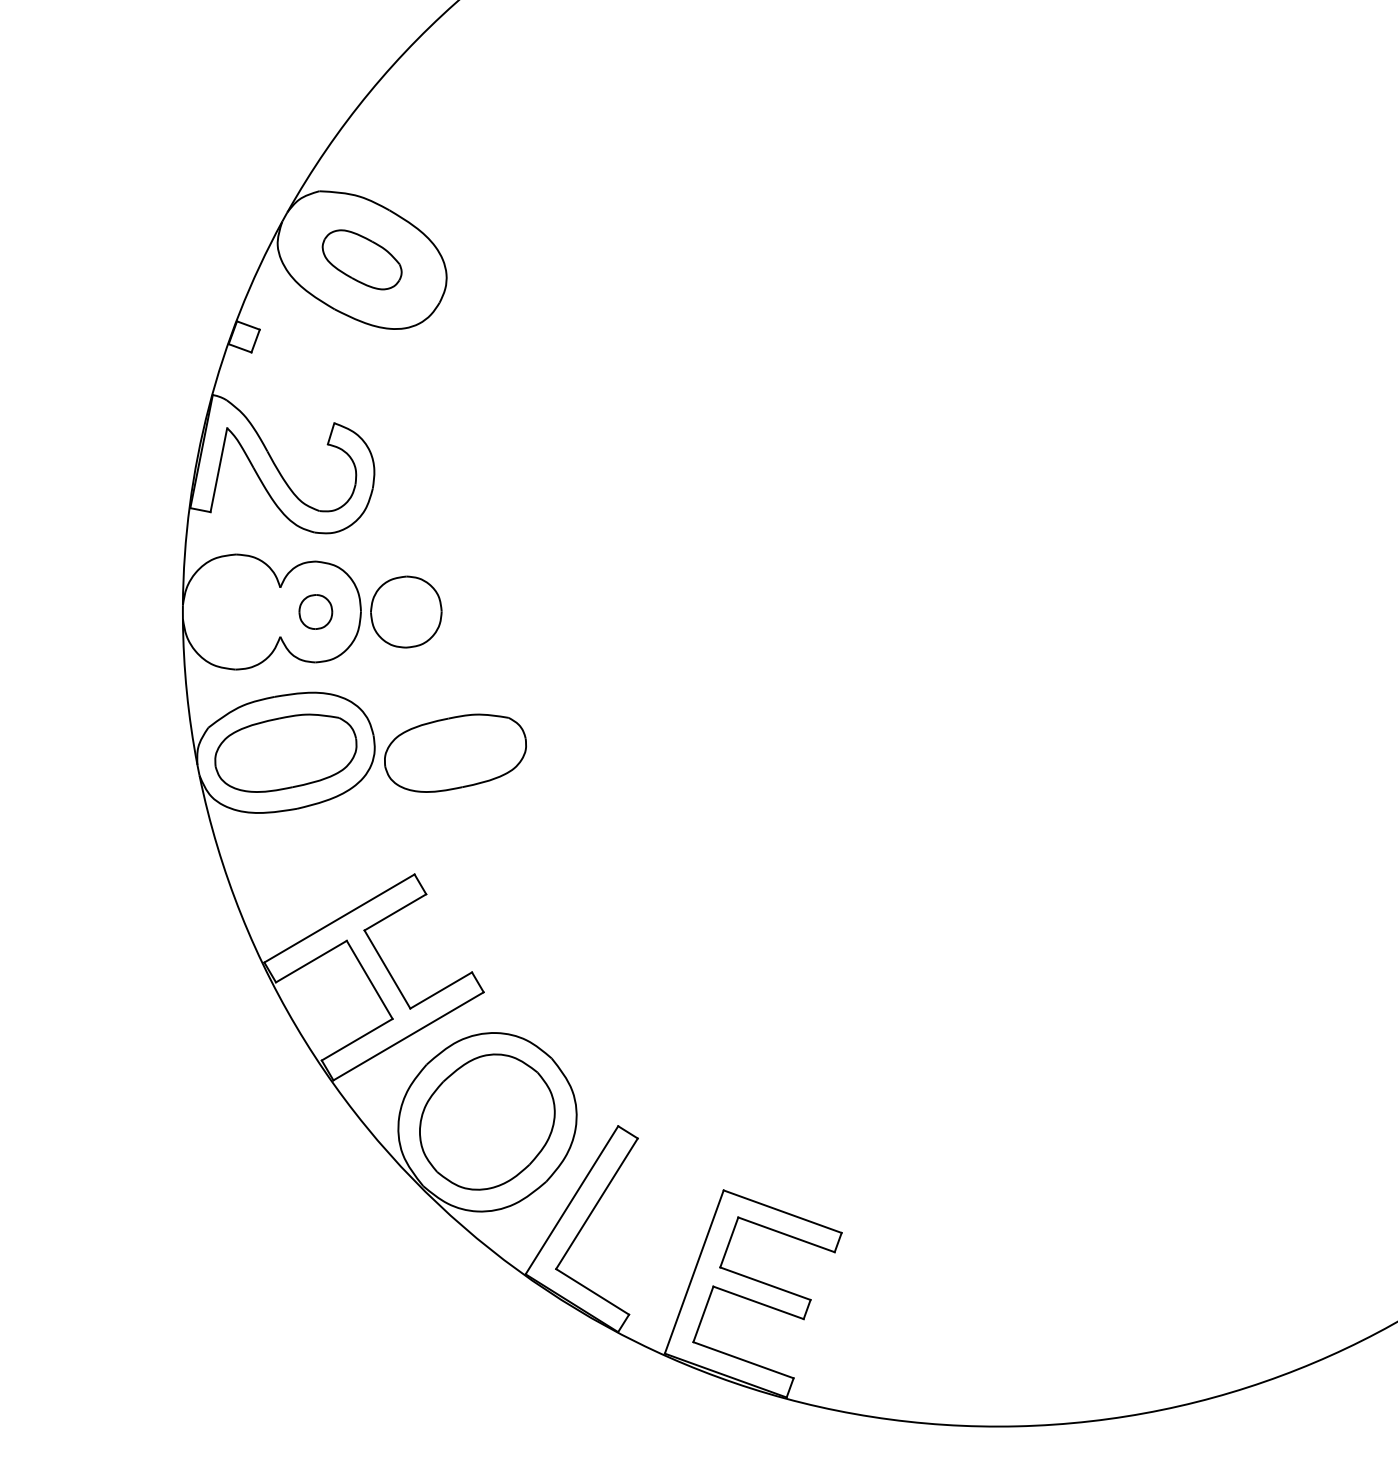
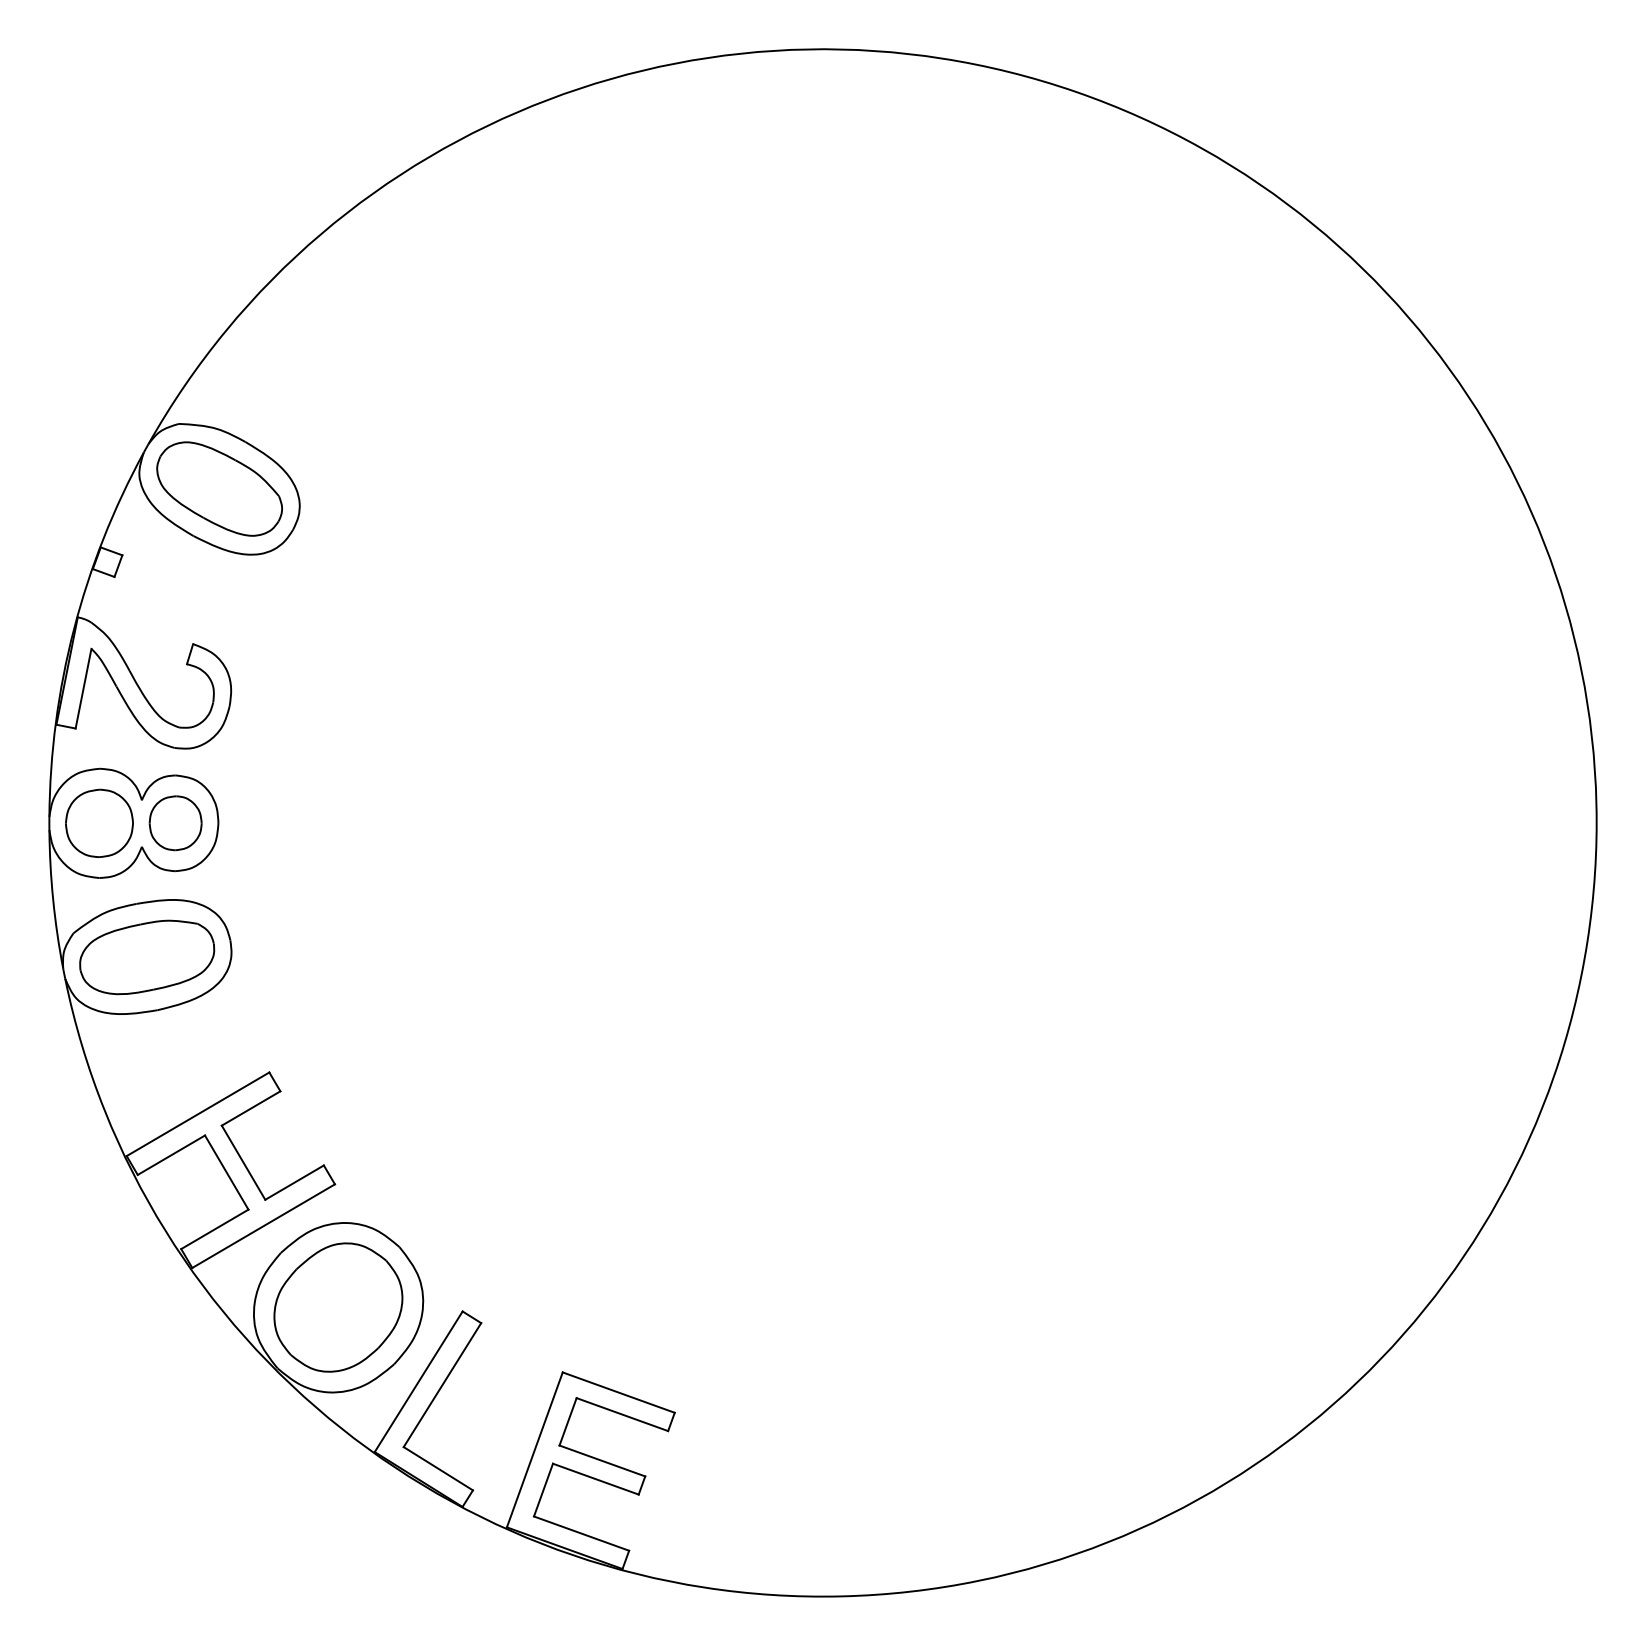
part: (362, 259) -> (219, 488), size x1.67
part: (406, 611) -> (99, 822), moved
part: (315, 612) -> (175, 823), size x1.67
part: (455, 753) -> (308, 957), removed

